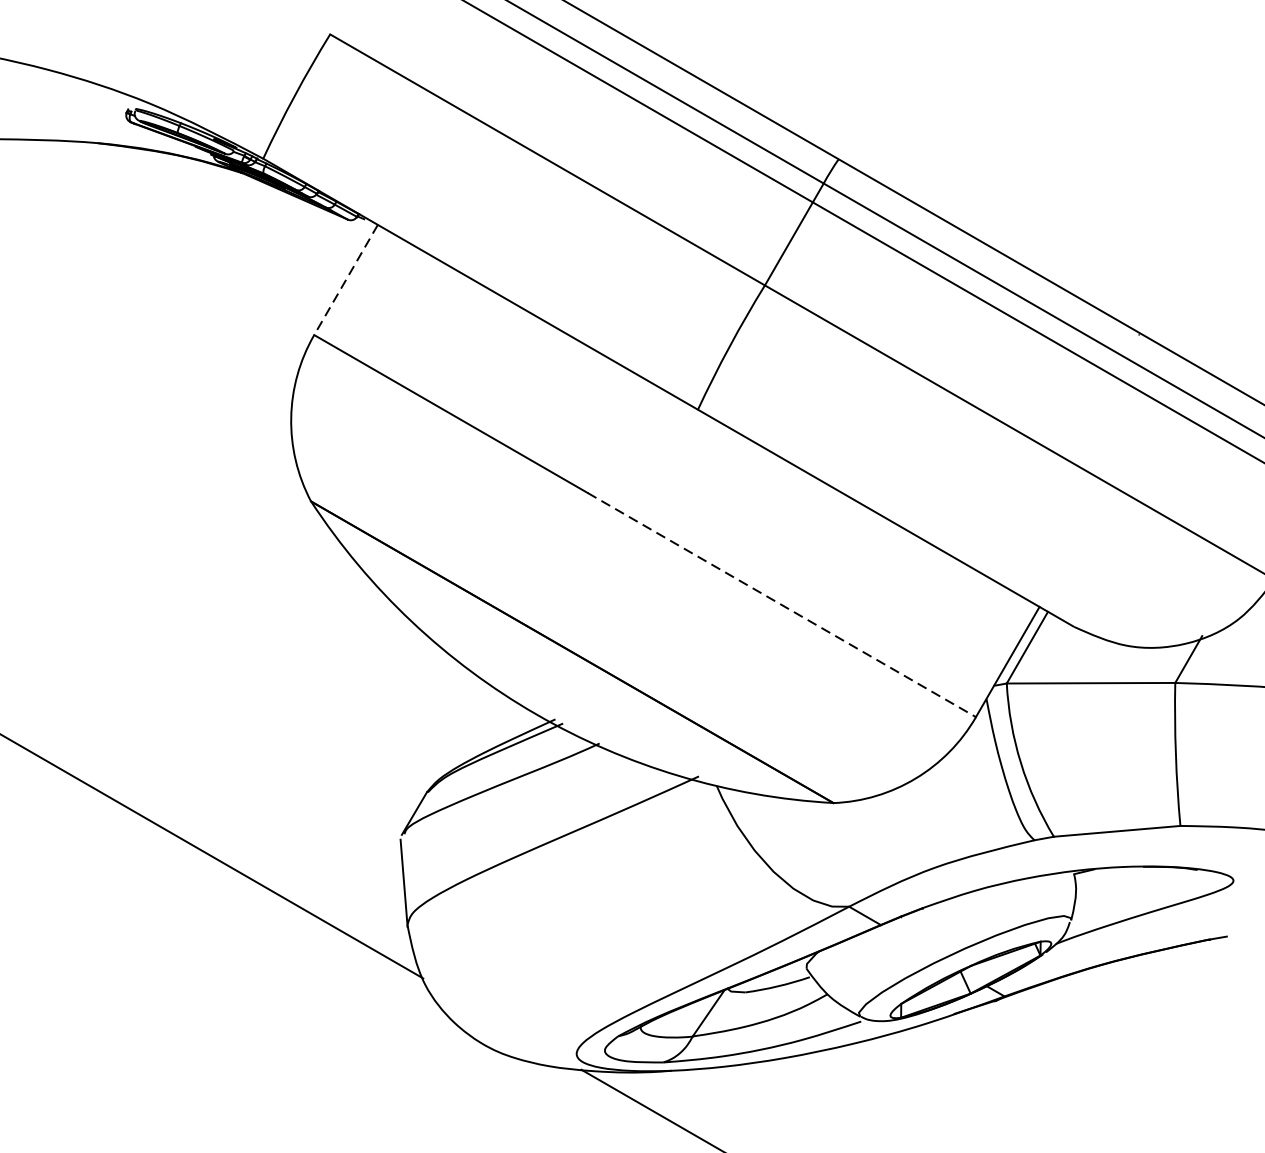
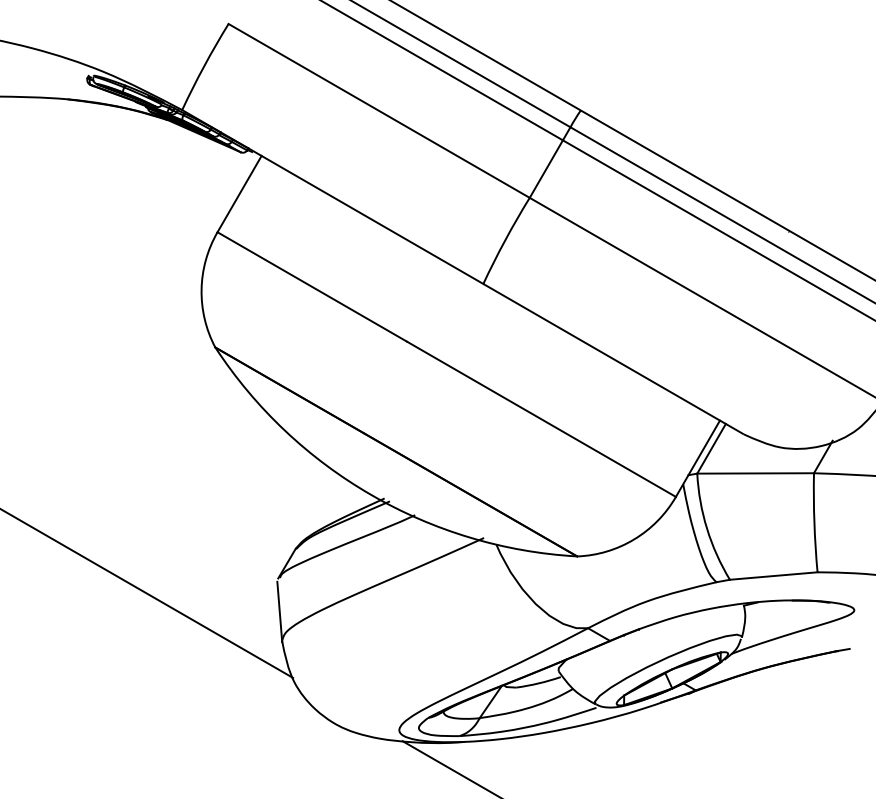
line: (345, 280) -> (239, 194), dashed -> solid
line: (781, 605) -> (541, 419), dashed -> solid

